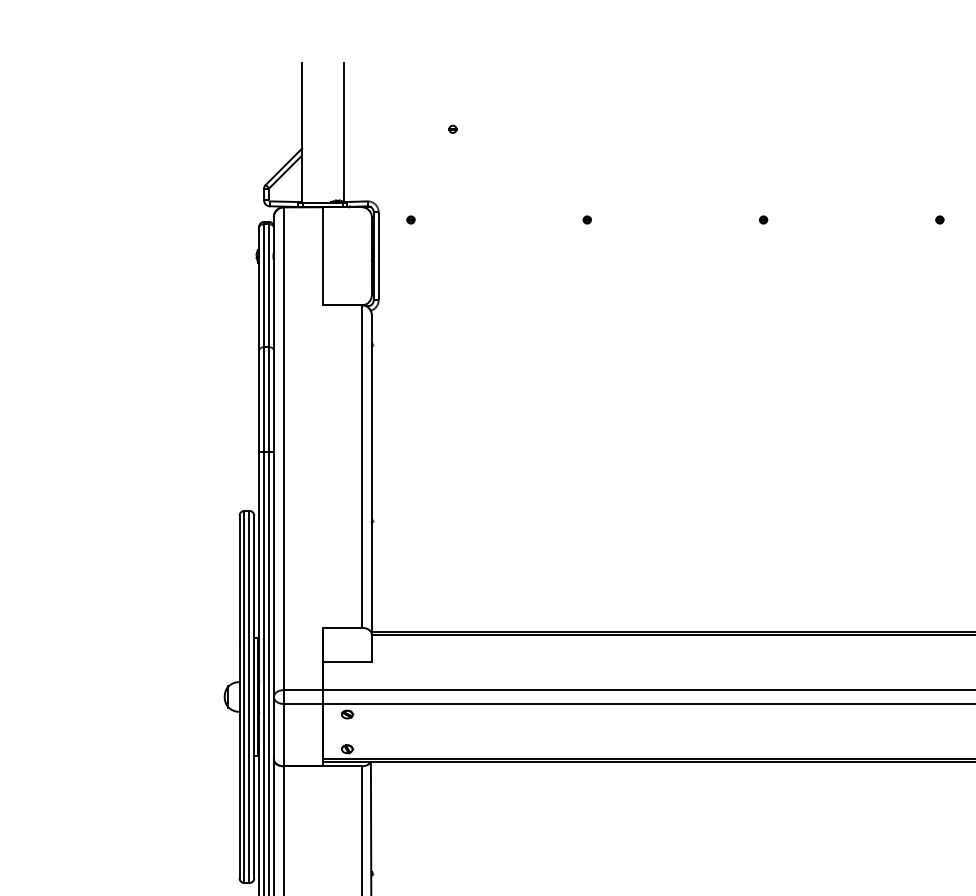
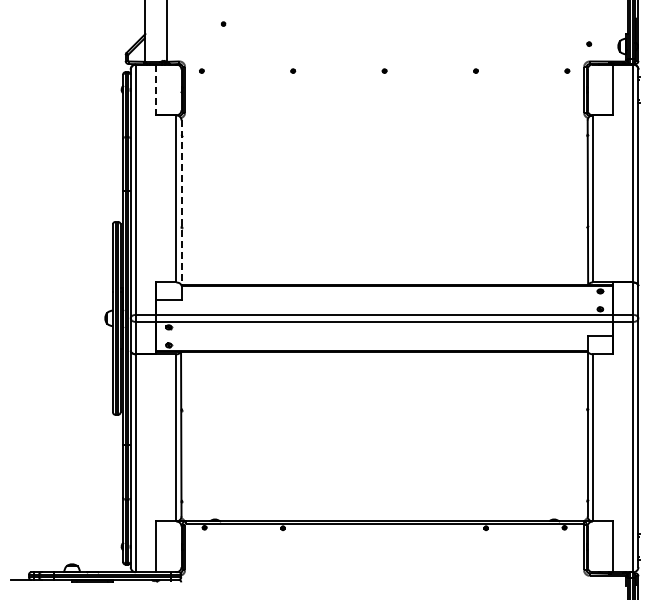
line: (323, 257) -> (156, 90), solid -> dashed
line: (371, 475) -> (181, 203), solid -> dashed

